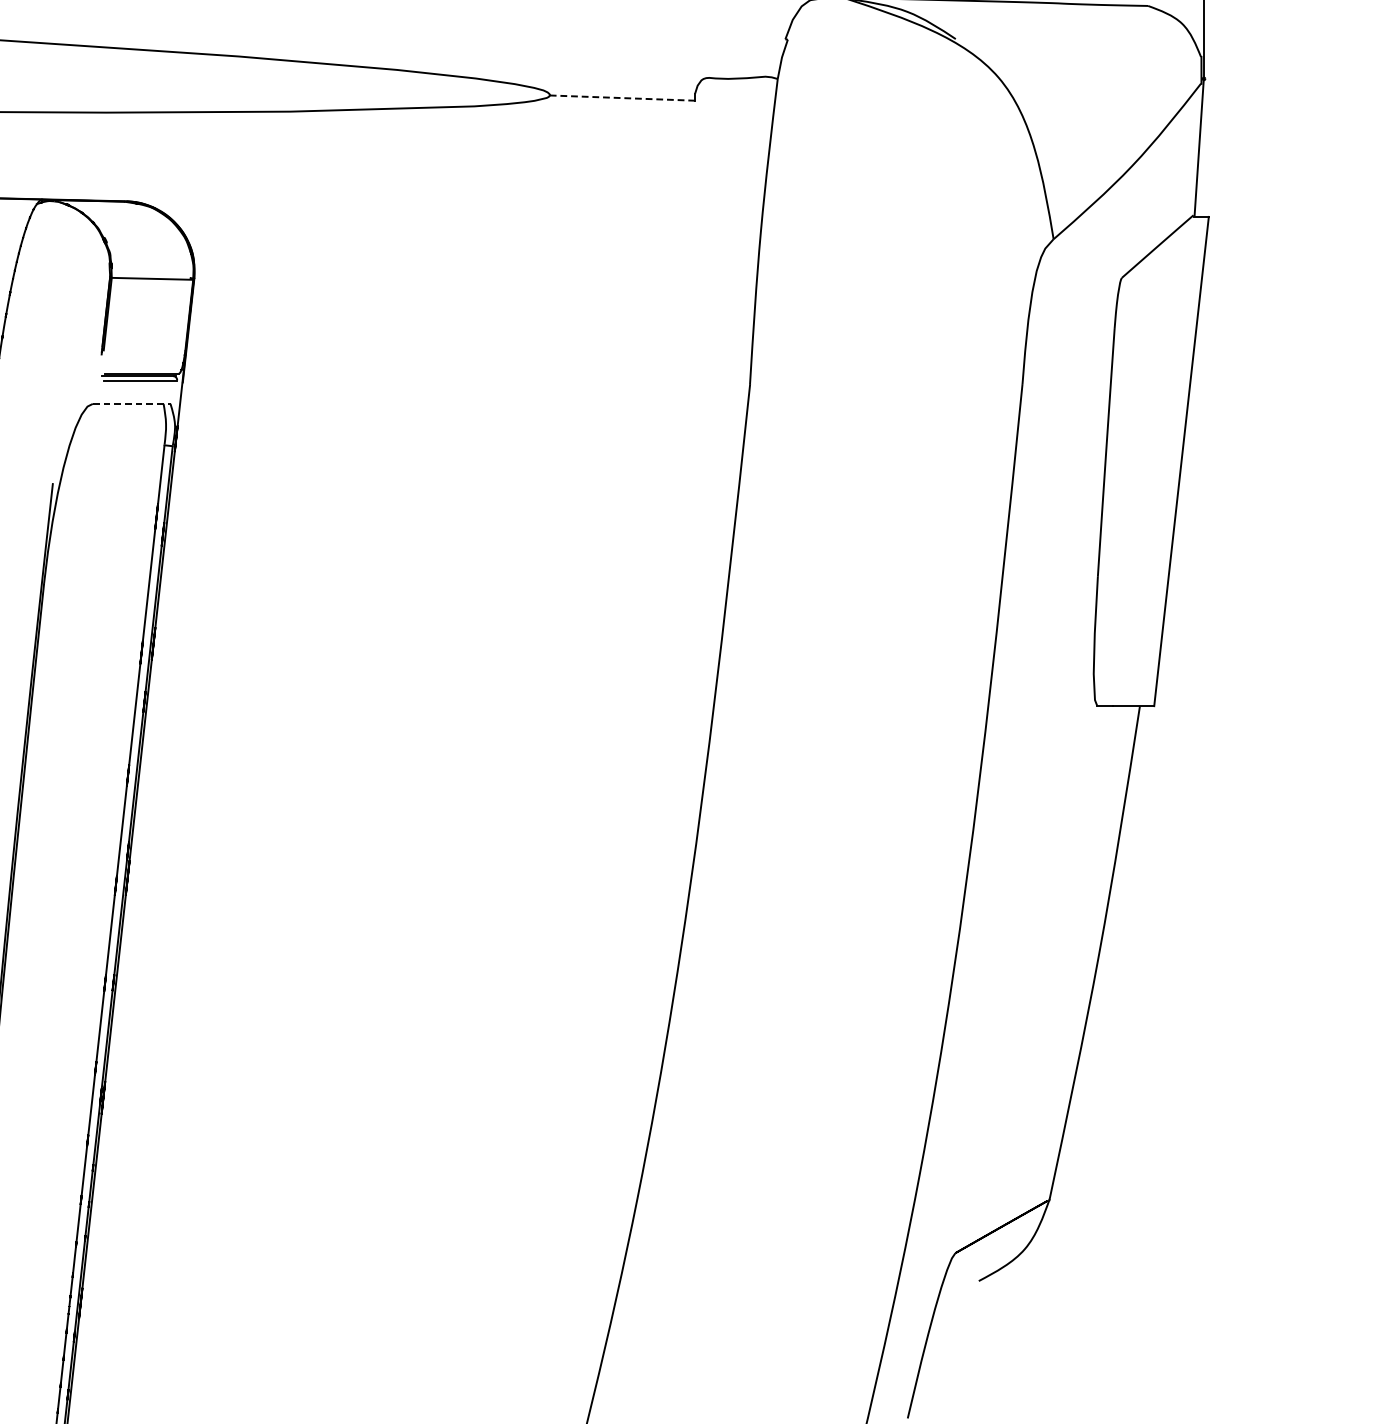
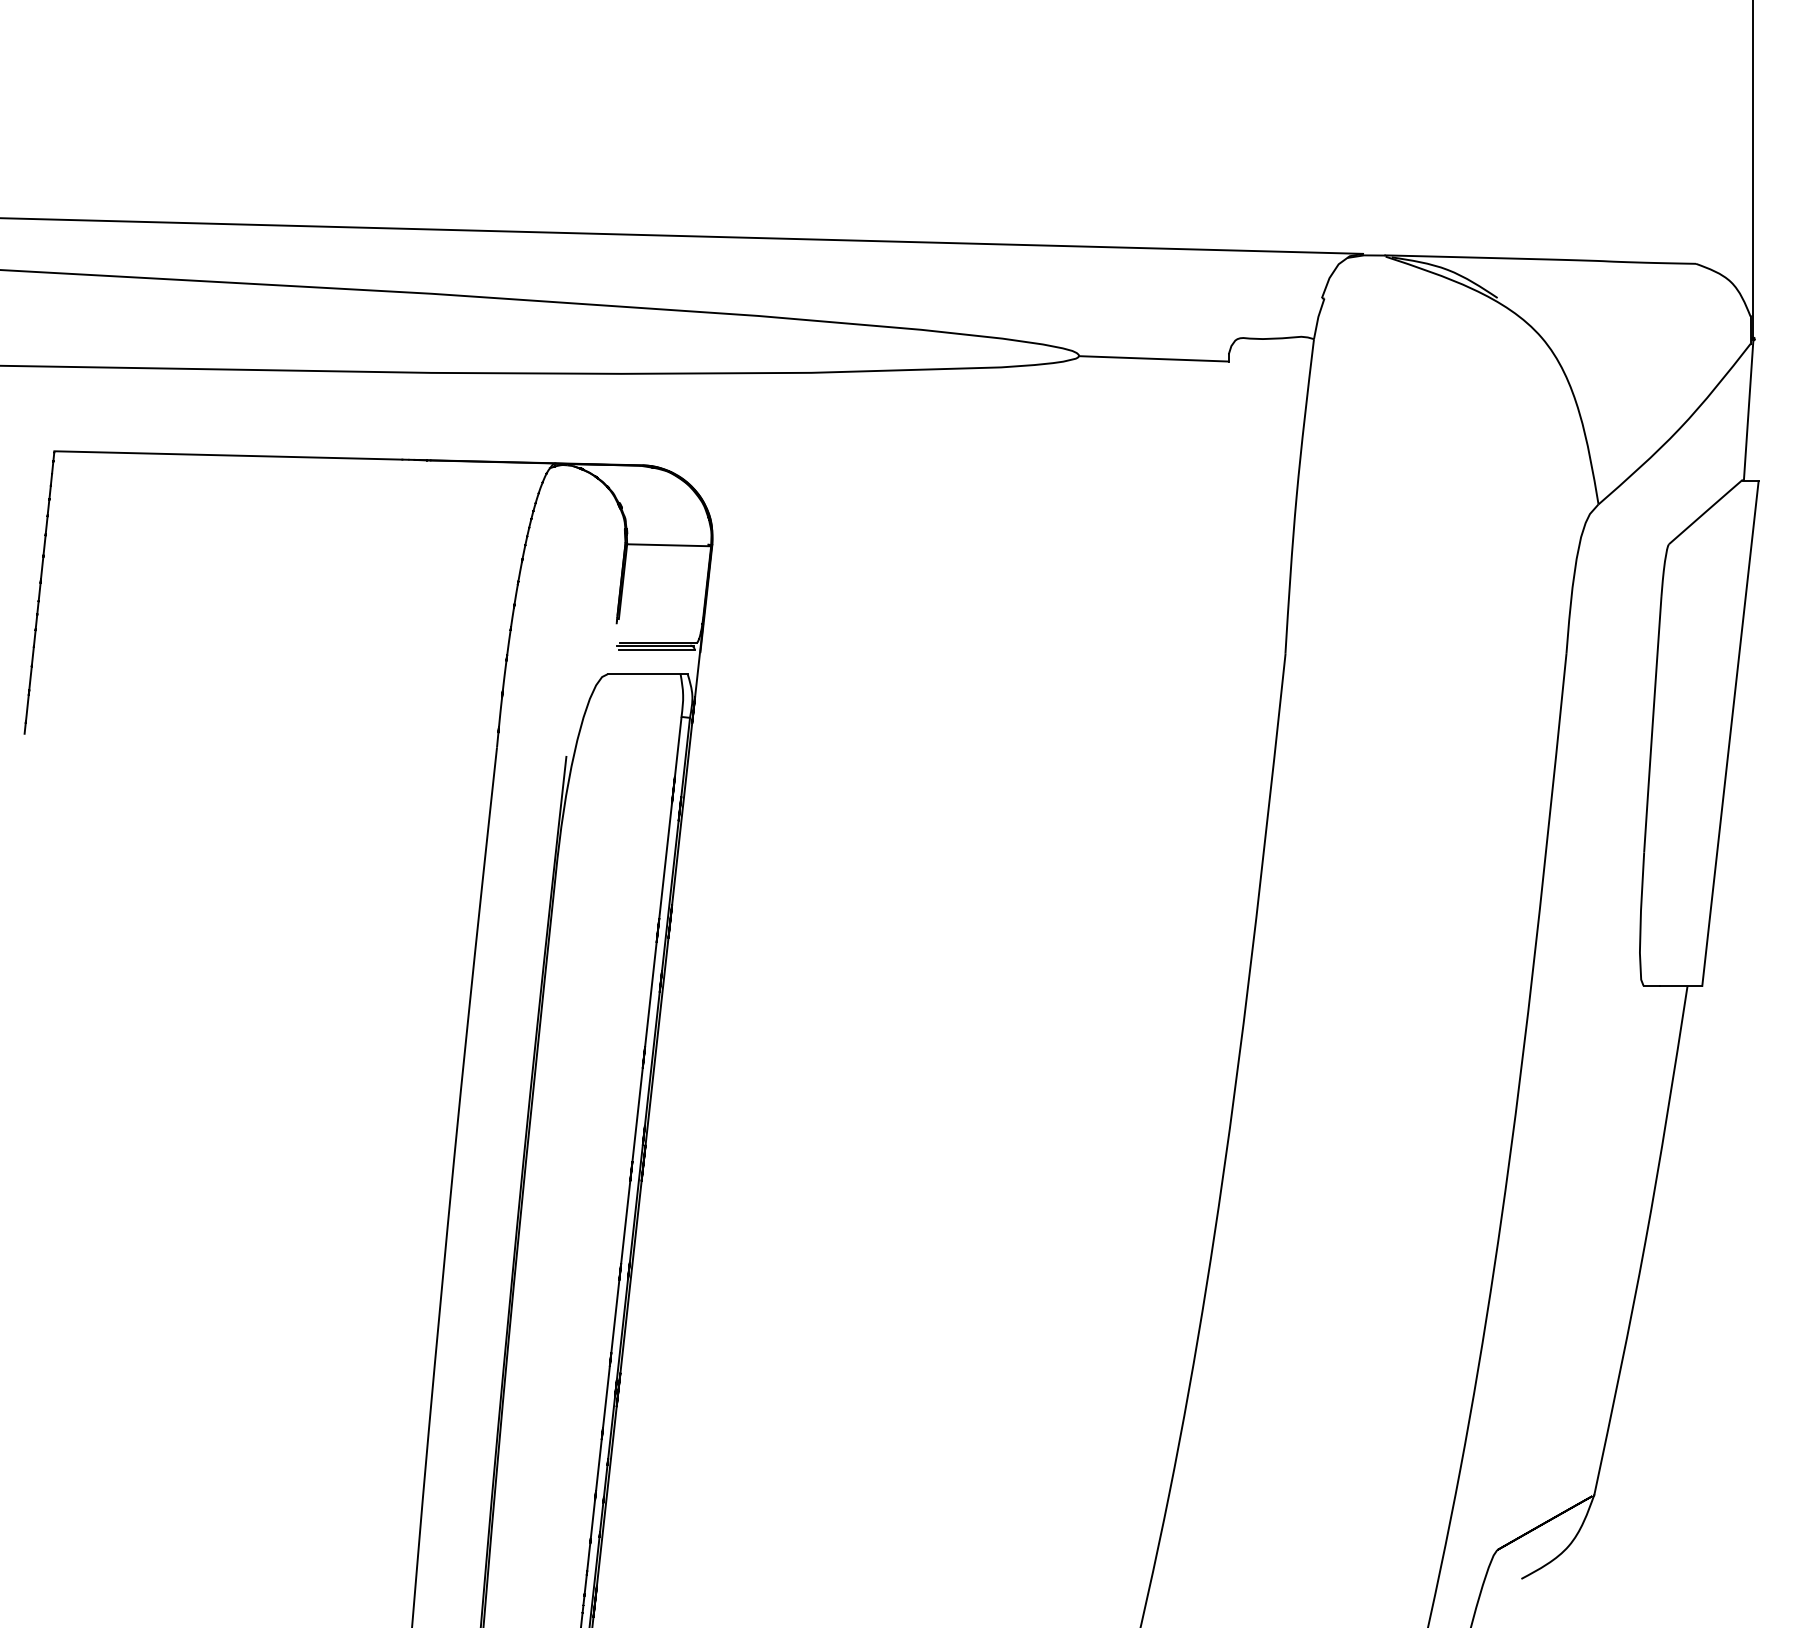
line: (622, 97) -> (1153, 358), dashed -> solid
line: (132, 404) -> (648, 674), dashed -> solid

